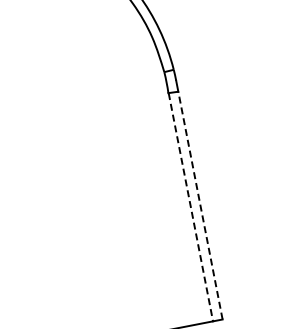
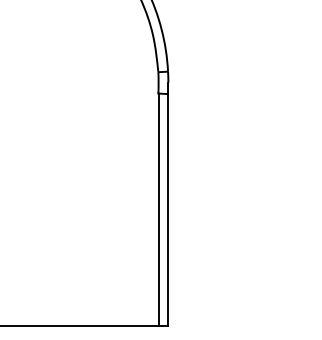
line: (200, 204) -> (168, 209), dashed -> solid
line: (190, 207) -> (158, 210), dashed -> solid

